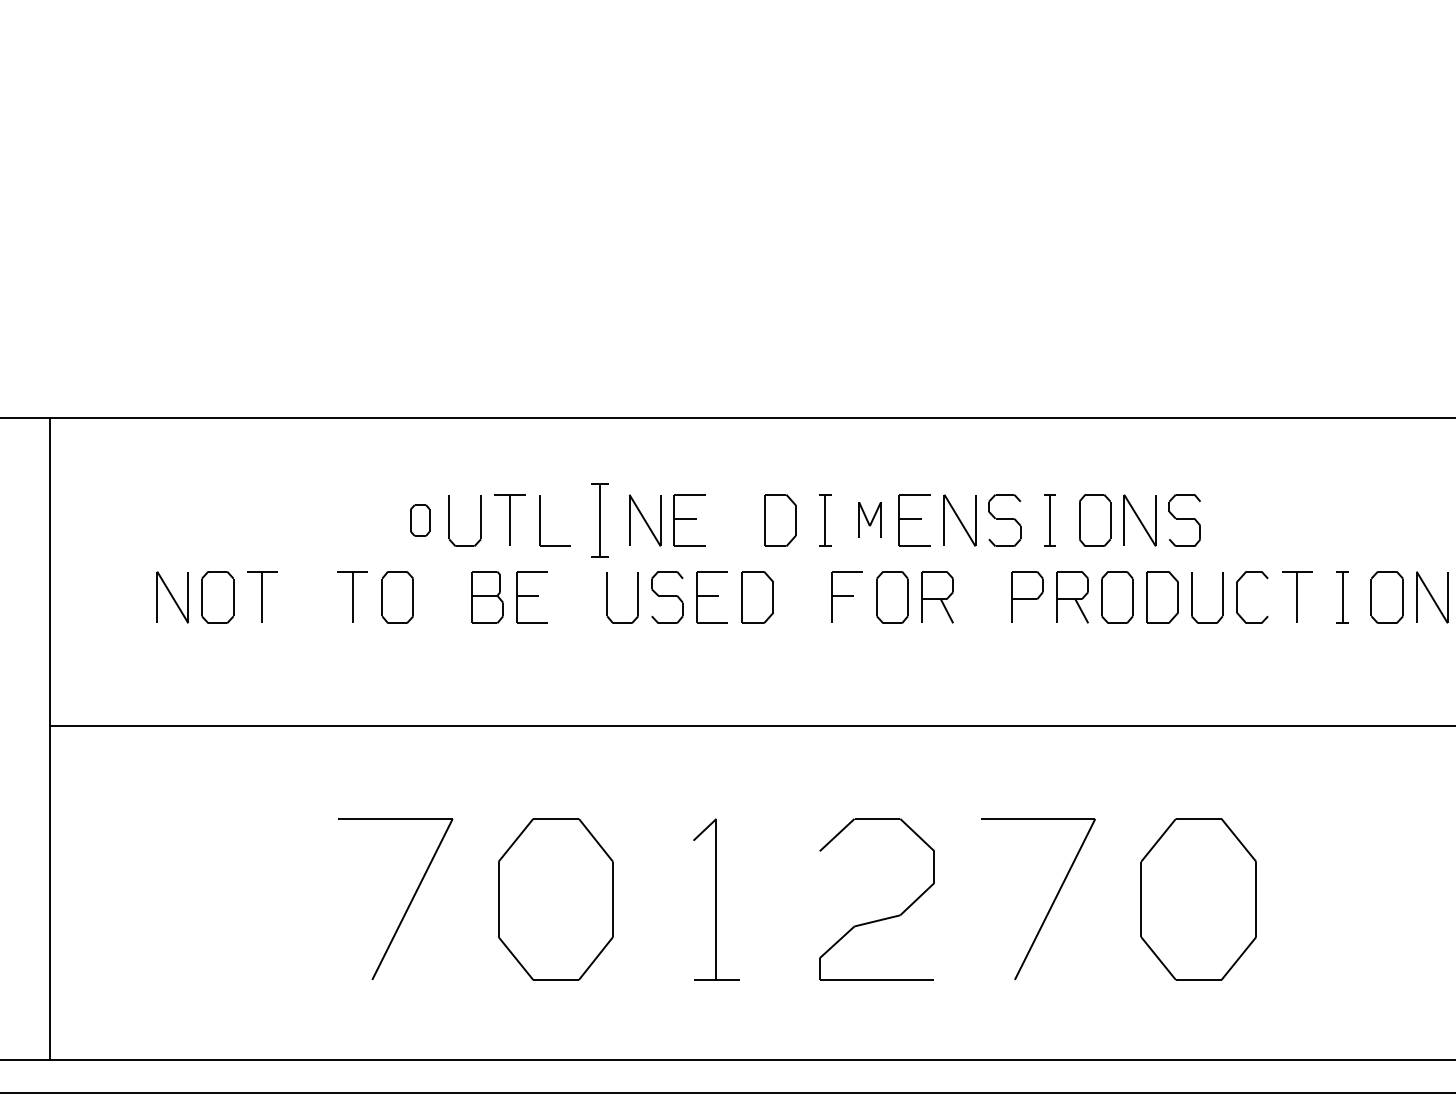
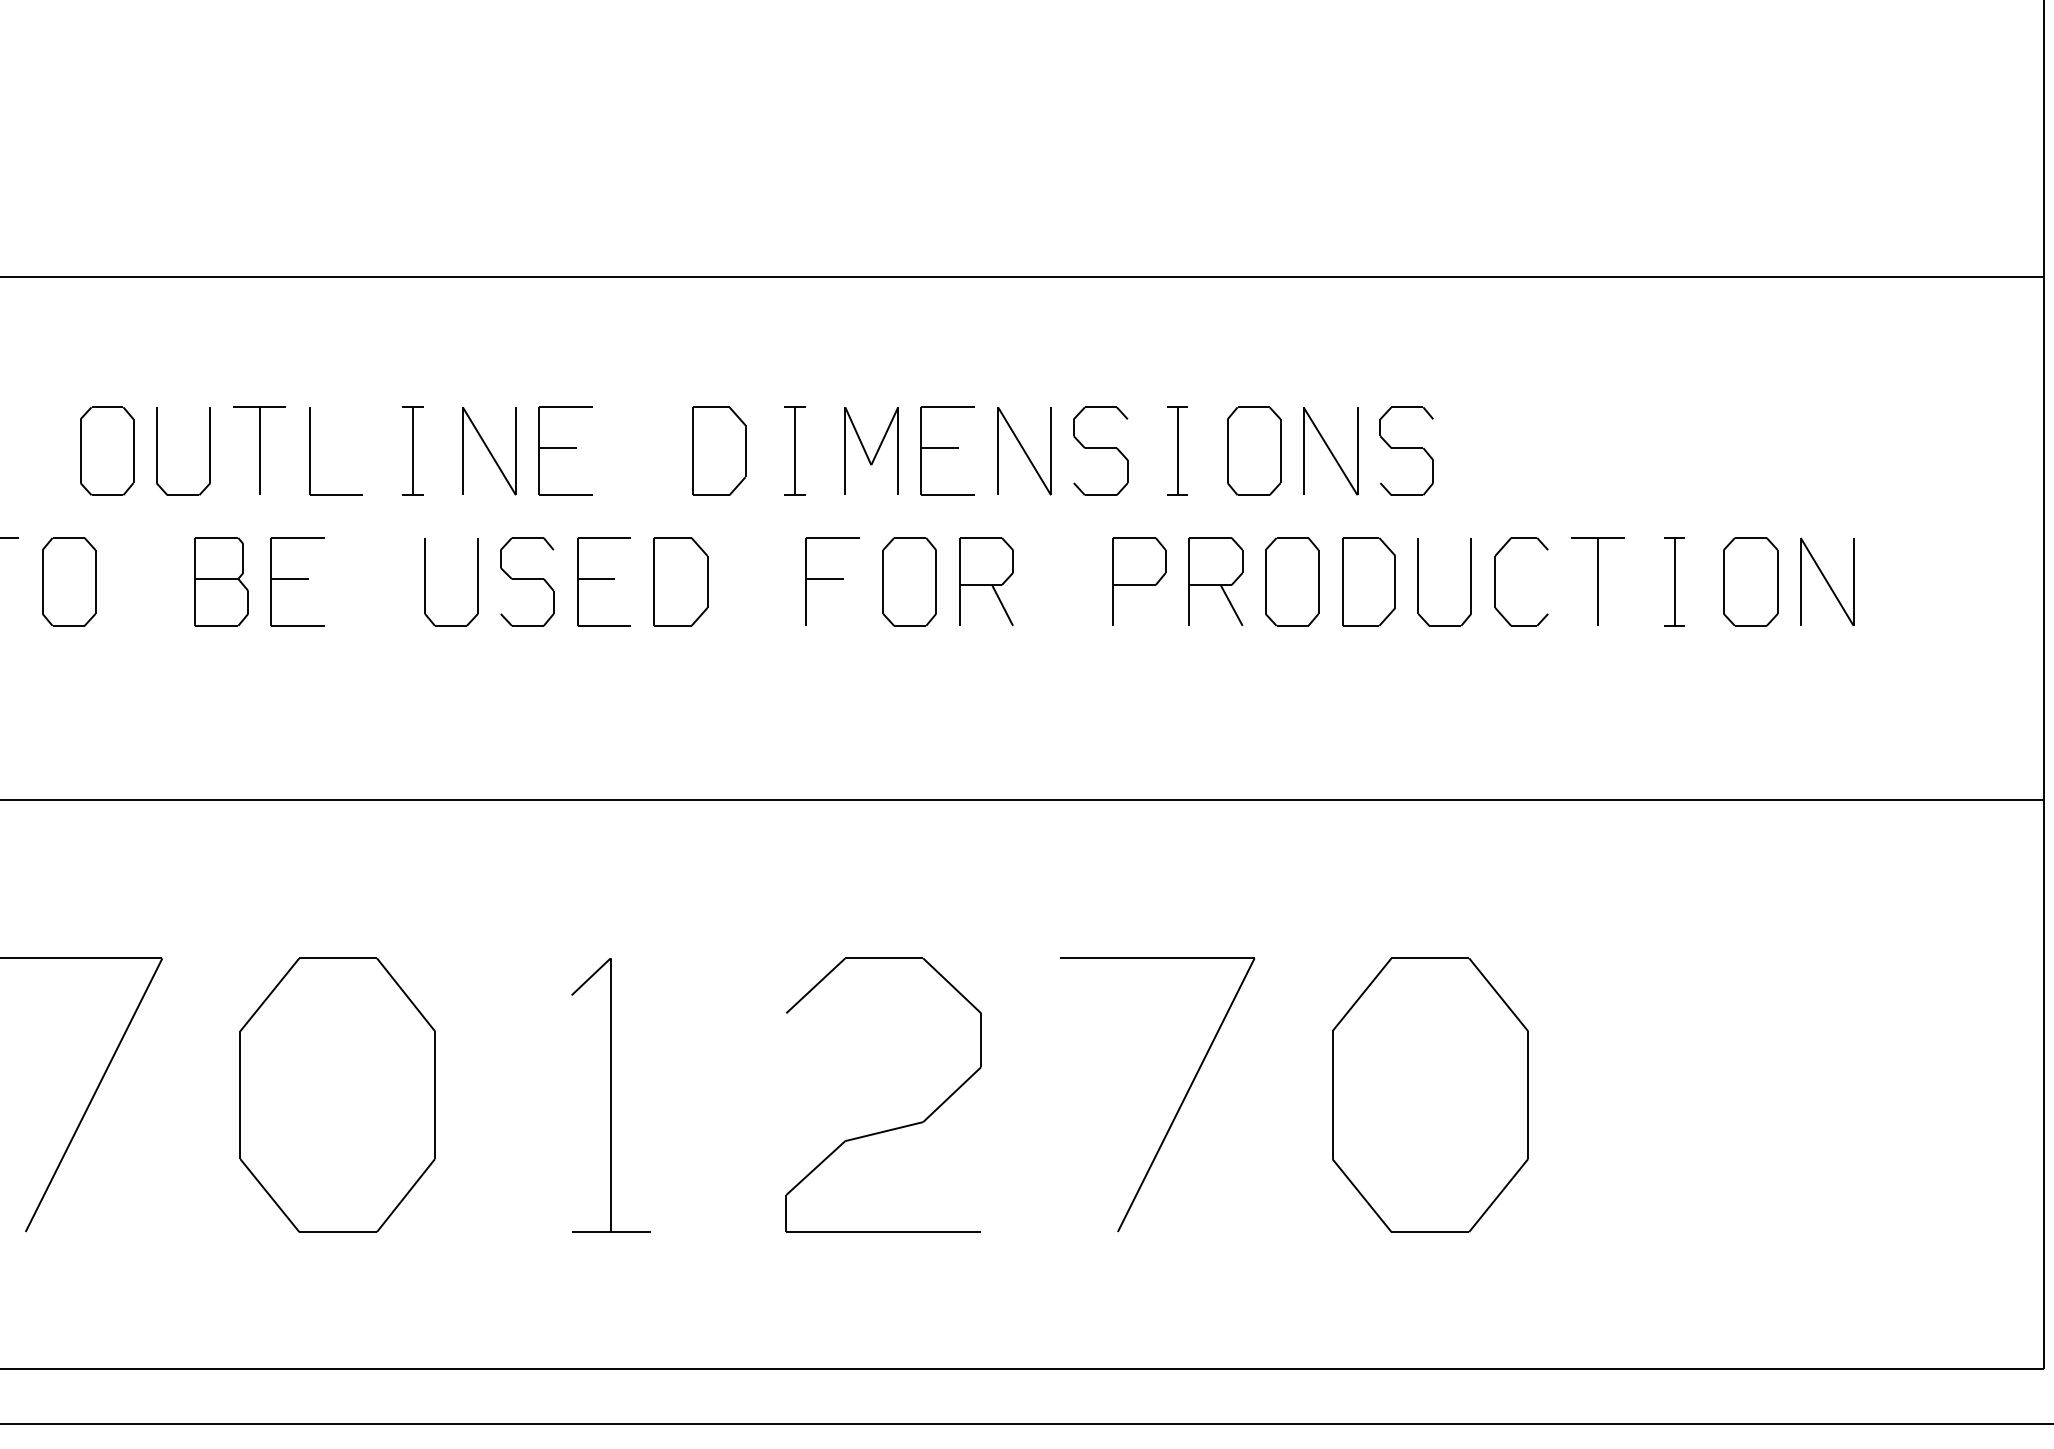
part: (869, 519) -> (870, 449), size x1.43
part: (420, 520) -> (107, 451), size x1.67
part: (600, 520) -> (413, 451), size x0.71

